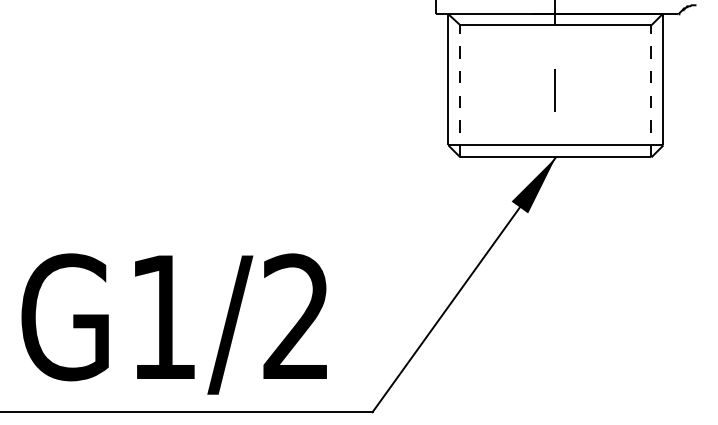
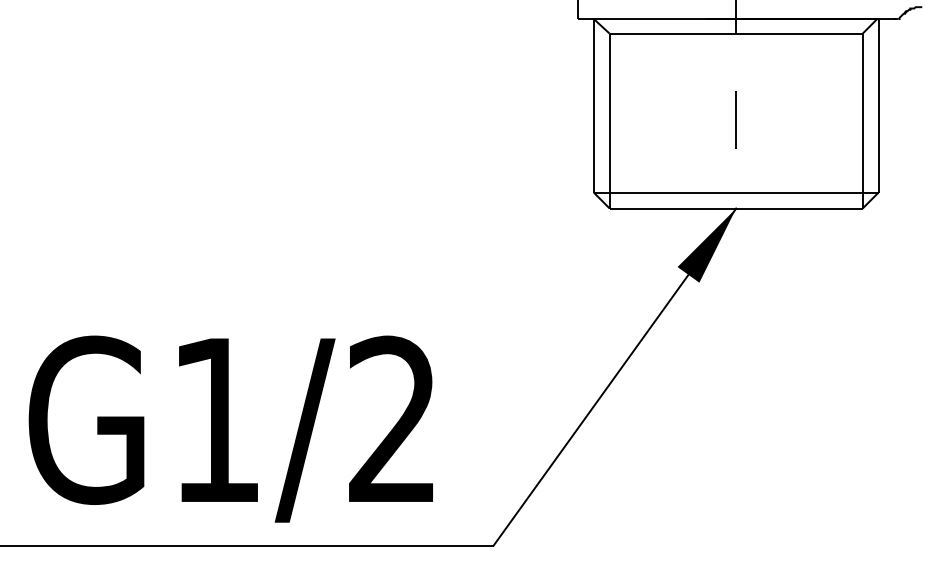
line: (460, 90) -> (609, 119), dashed -> solid
line: (651, 90) -> (862, 119), dashed -> solid

